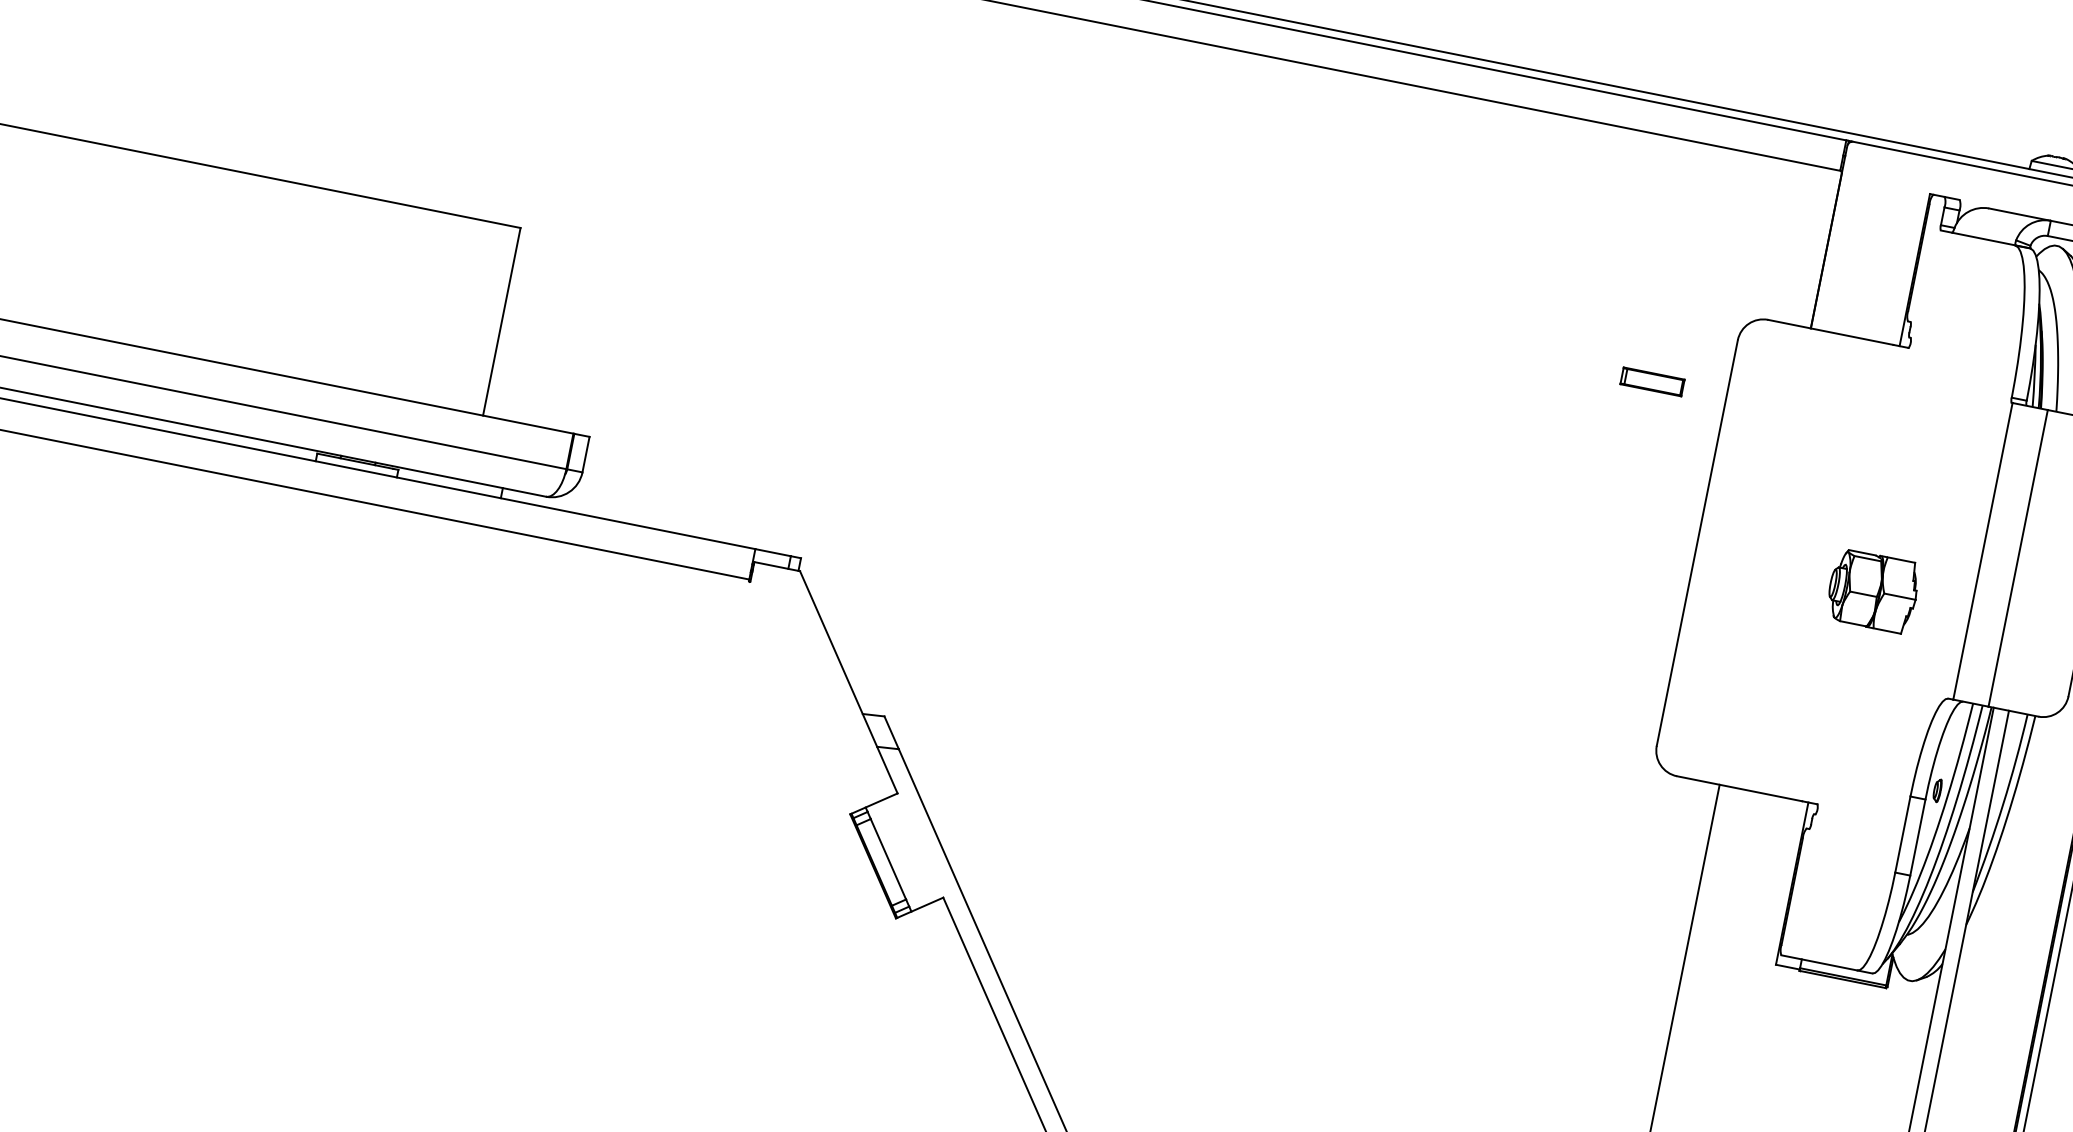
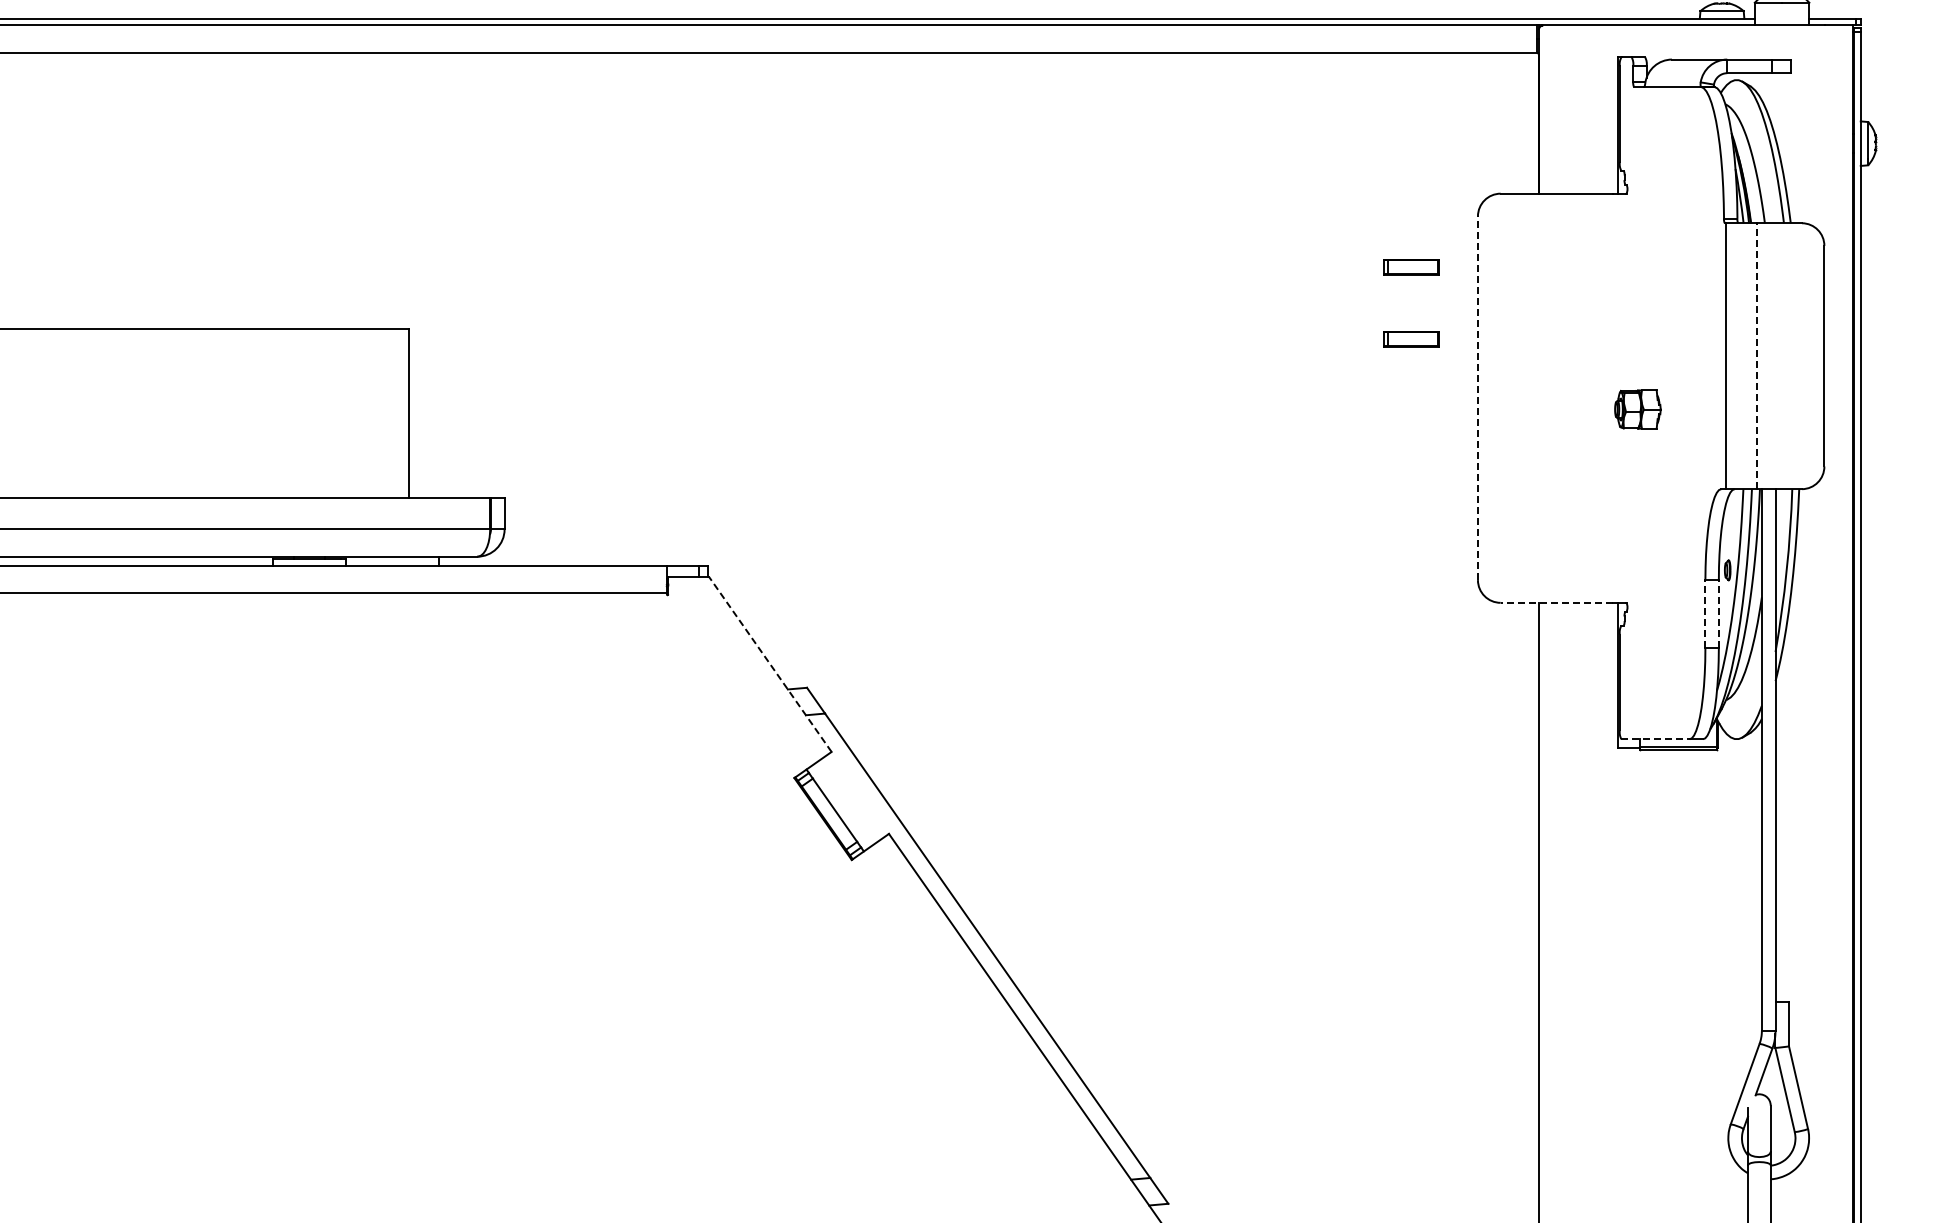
part: (1636, 462) -> (1411, 339), added
line: (1696, 543) -> (1477, 398), solid -> dashed
line: (2018, 558) -> (1757, 356), solid -> dashed
part: (1872, 591) -> (1637, 409), size x0.6
line: (848, 682) -> (770, 664), solid -> dashed
line: (1739, 788) -> (1556, 602), solid -> dashed
line: (1903, 833) -> (1705, 613), solid -> dashed
line: (1917, 836) -> (1718, 613), solid -> dashed
line: (1820, 963) -> (1656, 739), solid -> dashed

